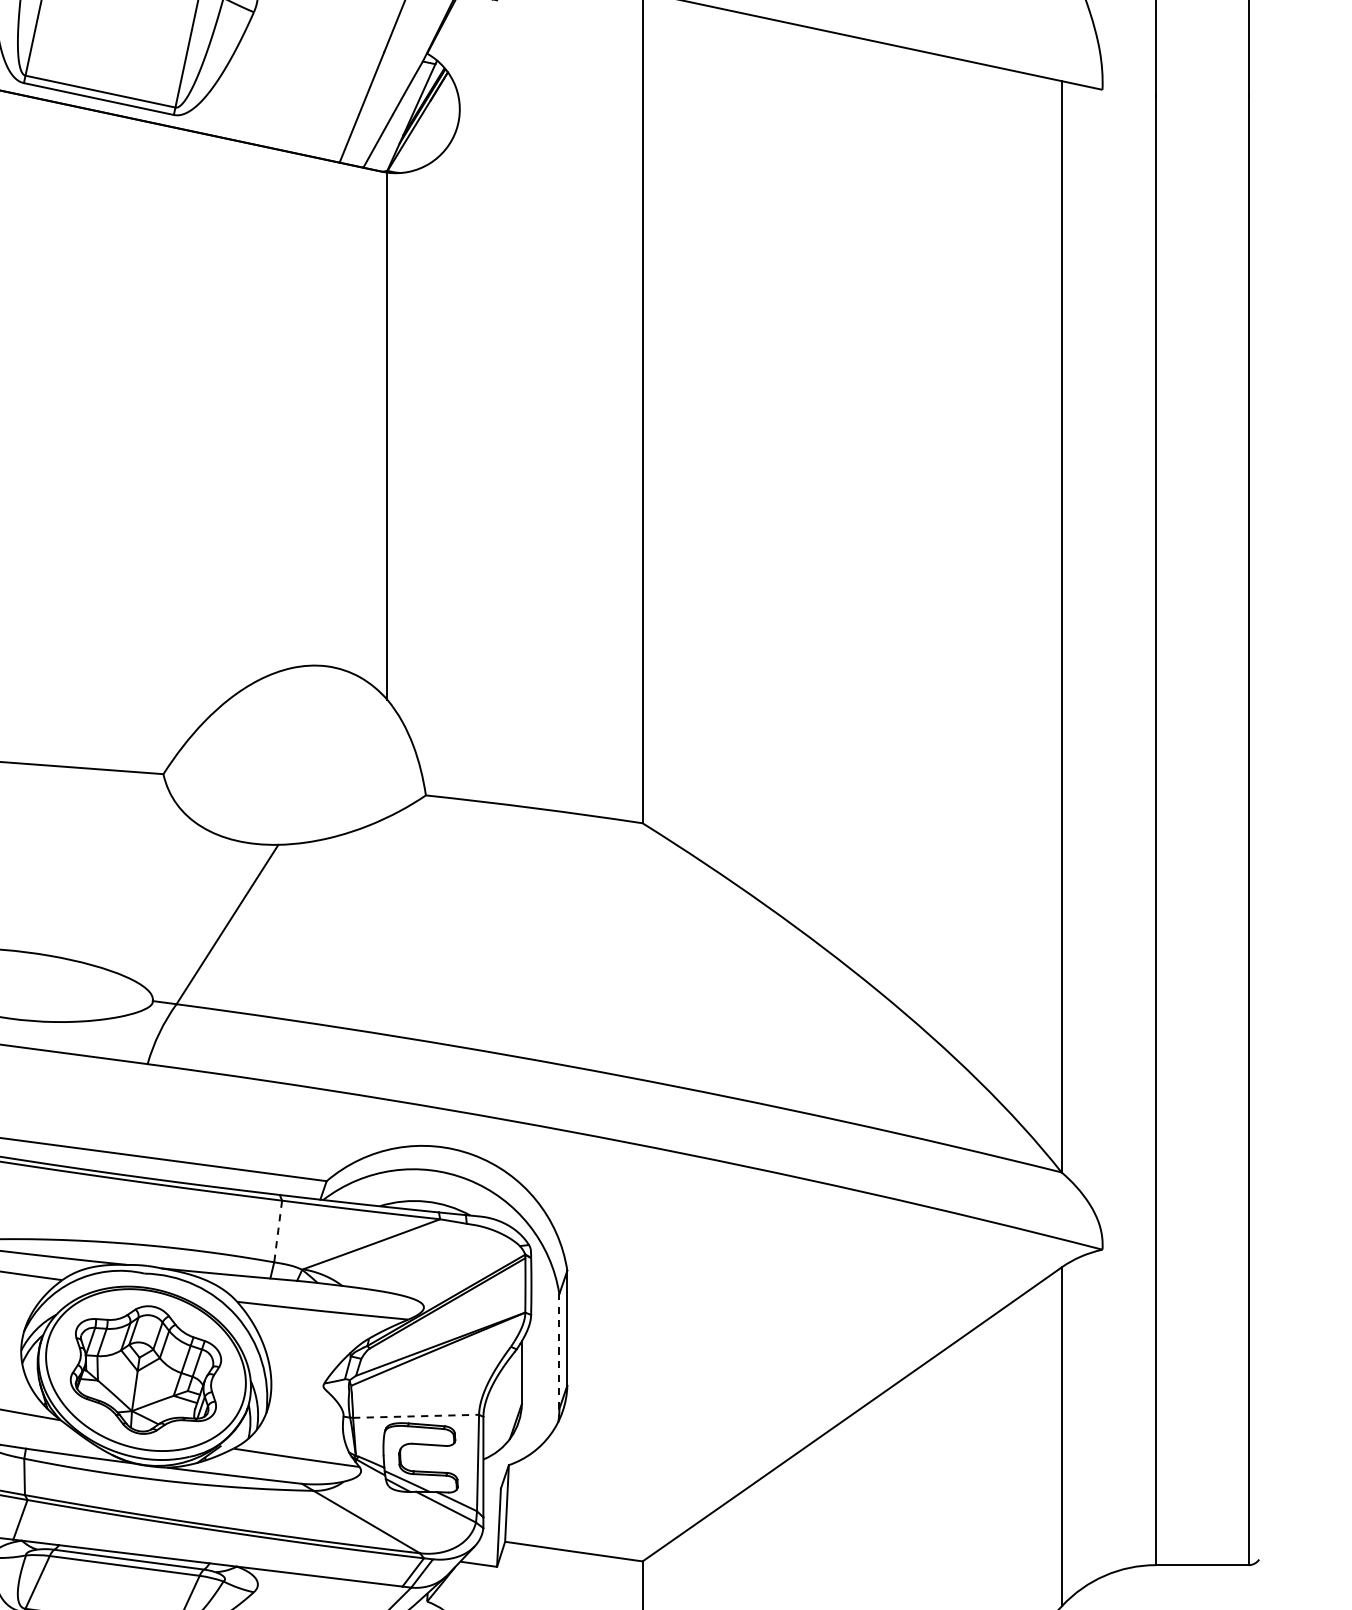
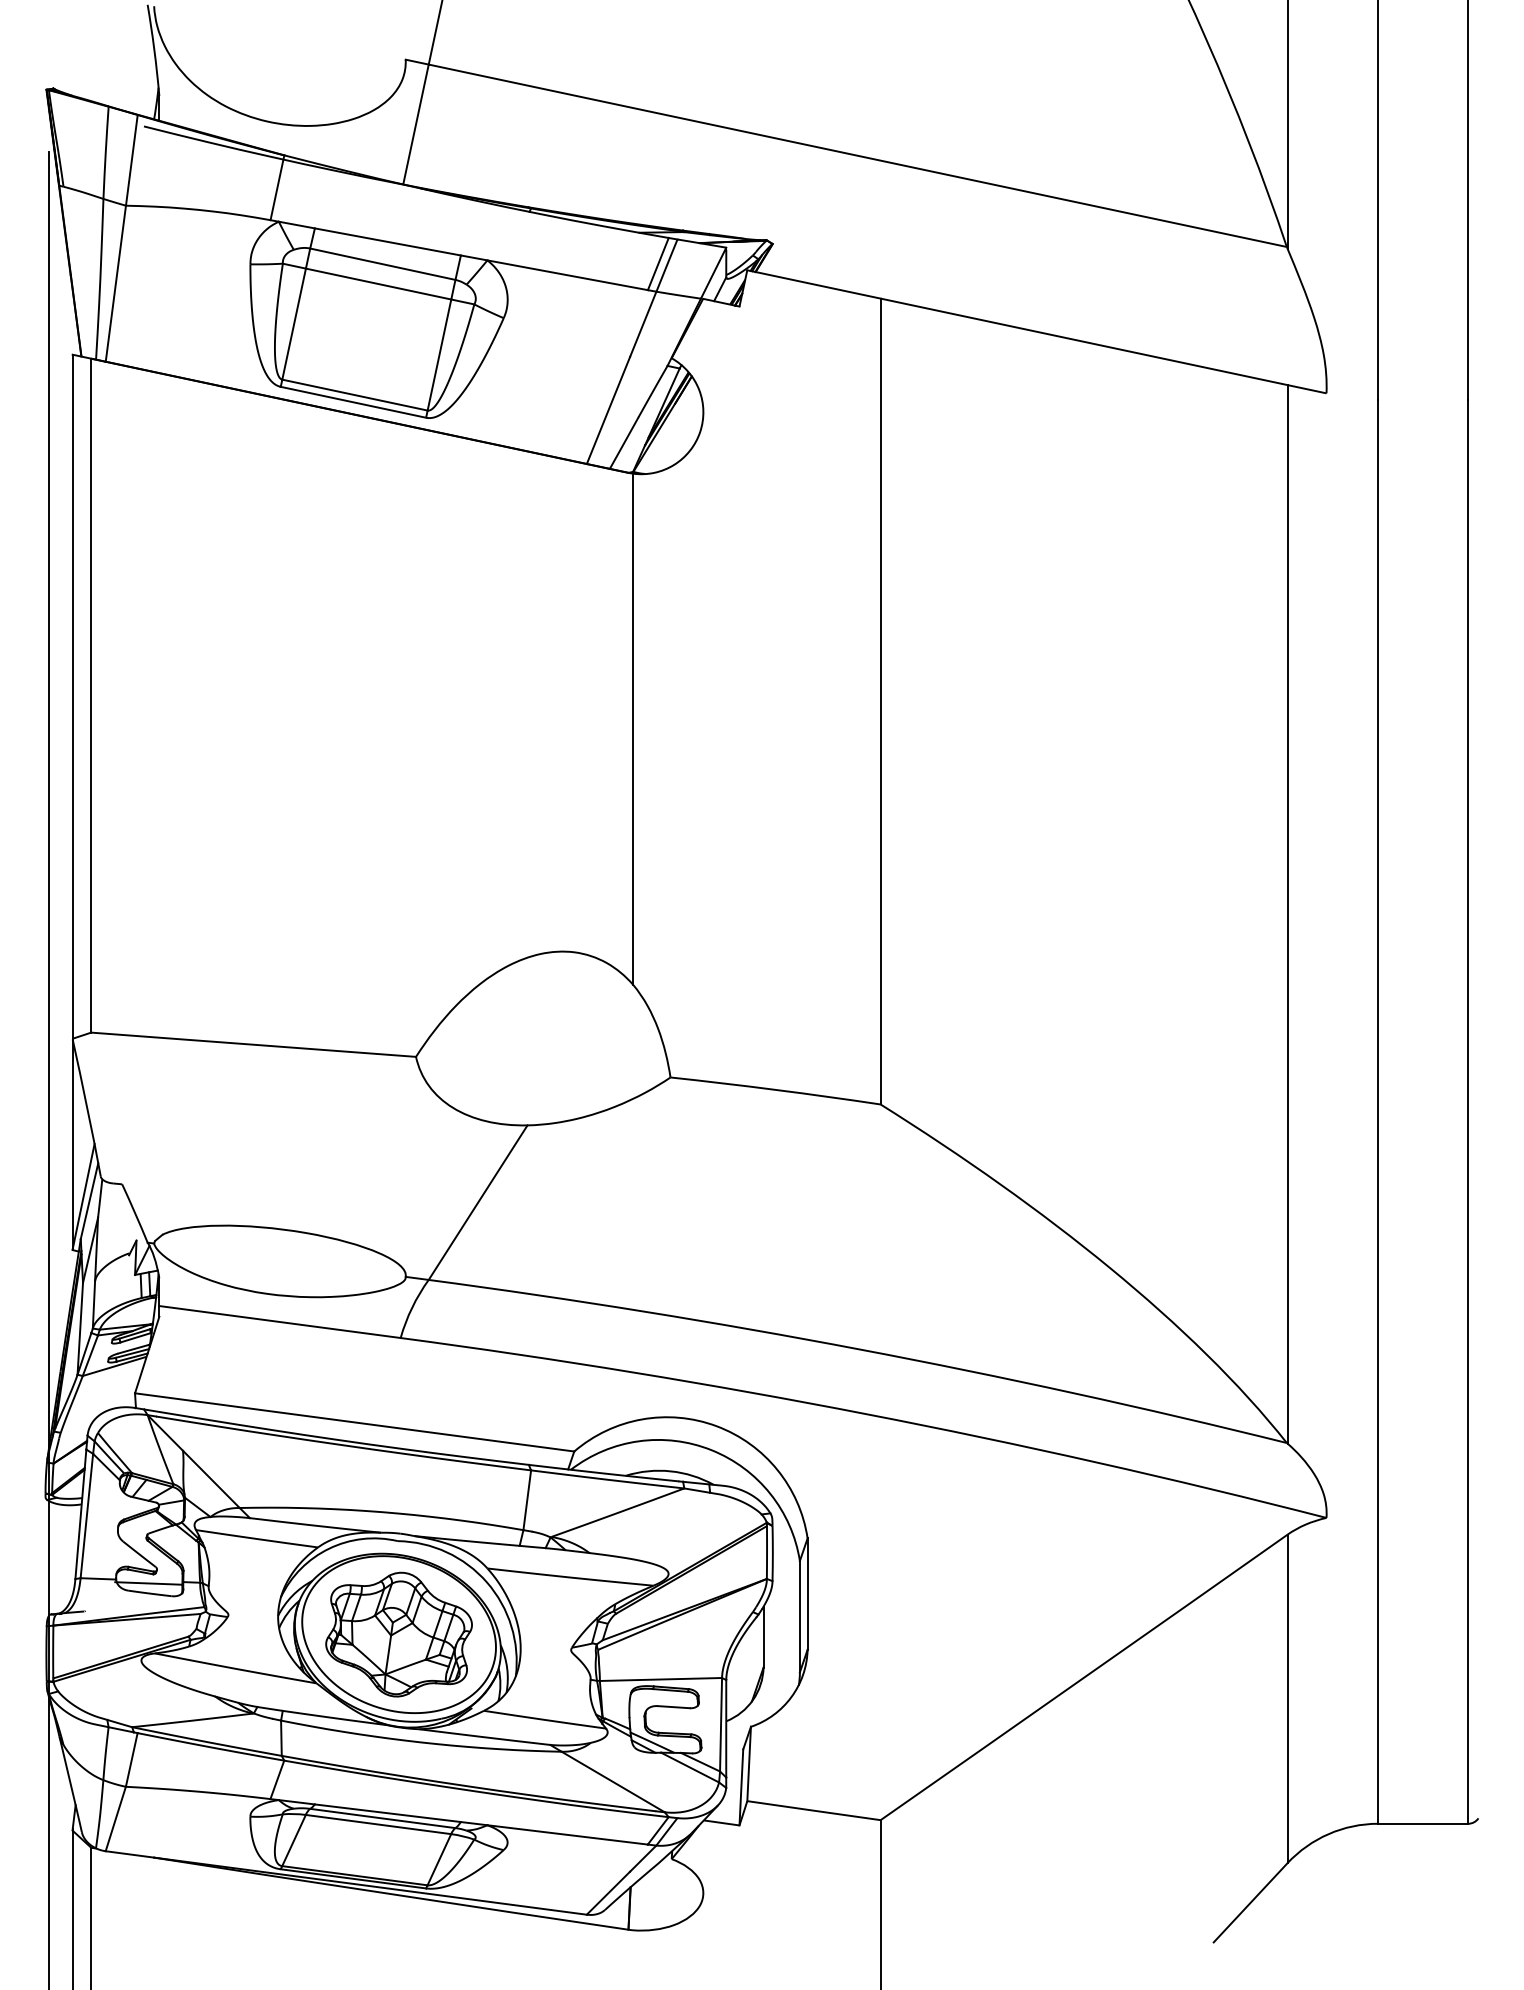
line: (278, 1231) -> (527, 1500), dashed -> solid
line: (558, 1351) -> (799, 1616), dashed -> solid
line: (415, 1416) -> (660, 1679), dashed -> solid

